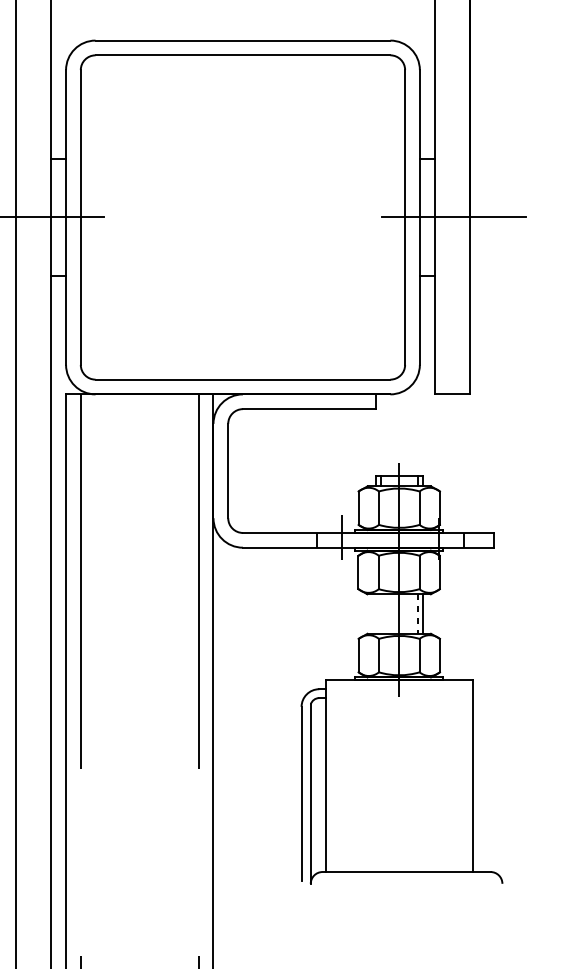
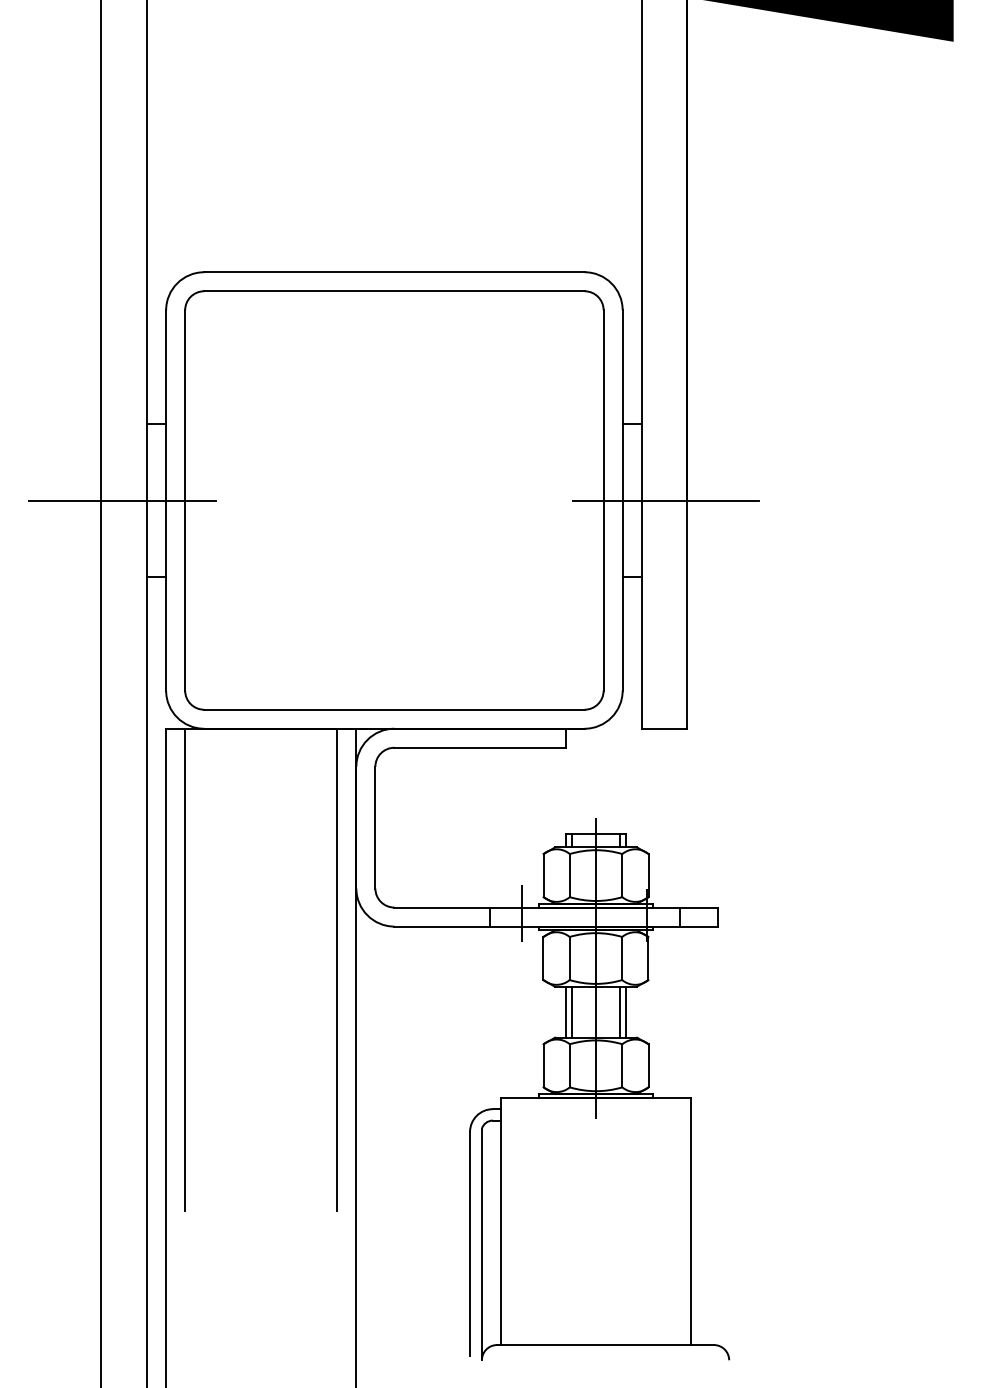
line: (375, 613) -> (565, 1011), added
line: (380, 613) -> (571, 1011), added
line: (418, 614) -> (620, 1012), dashed -> solid

